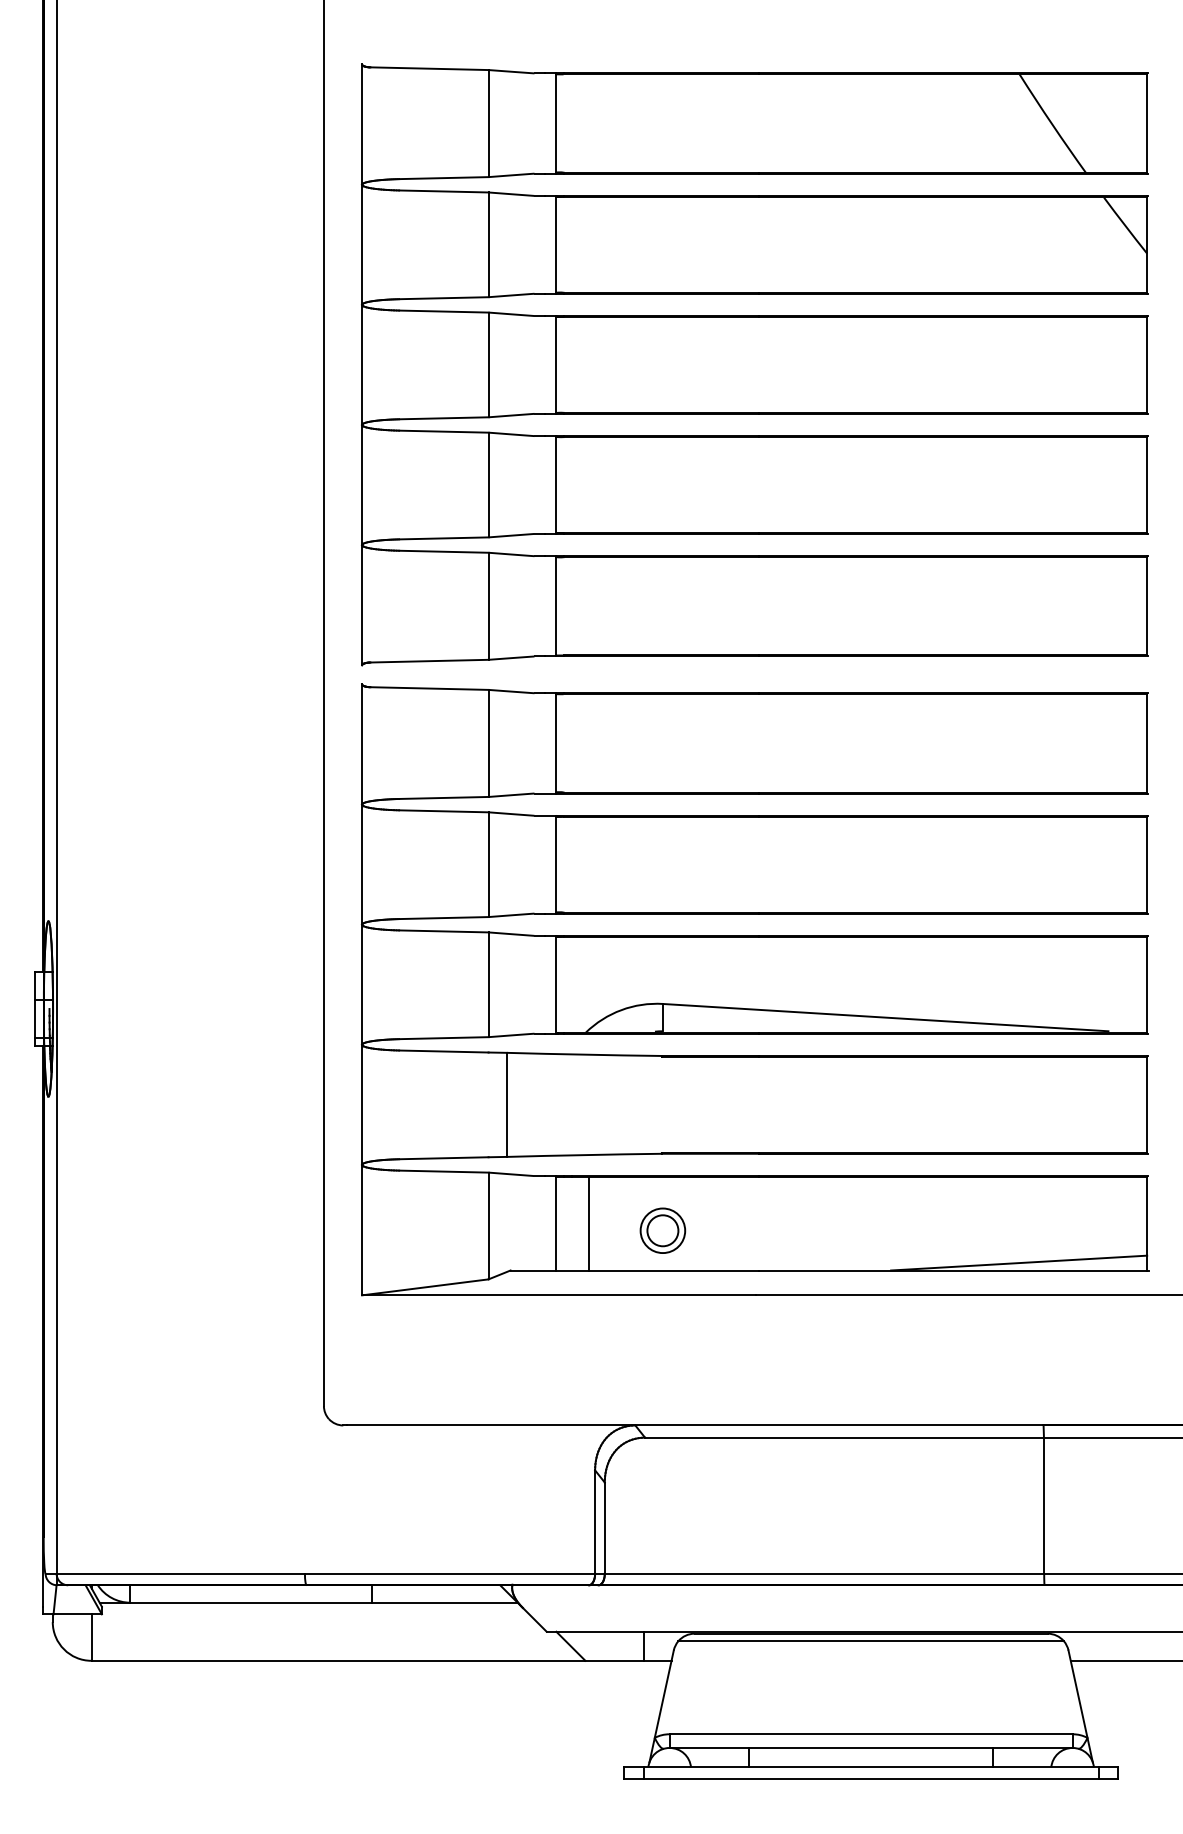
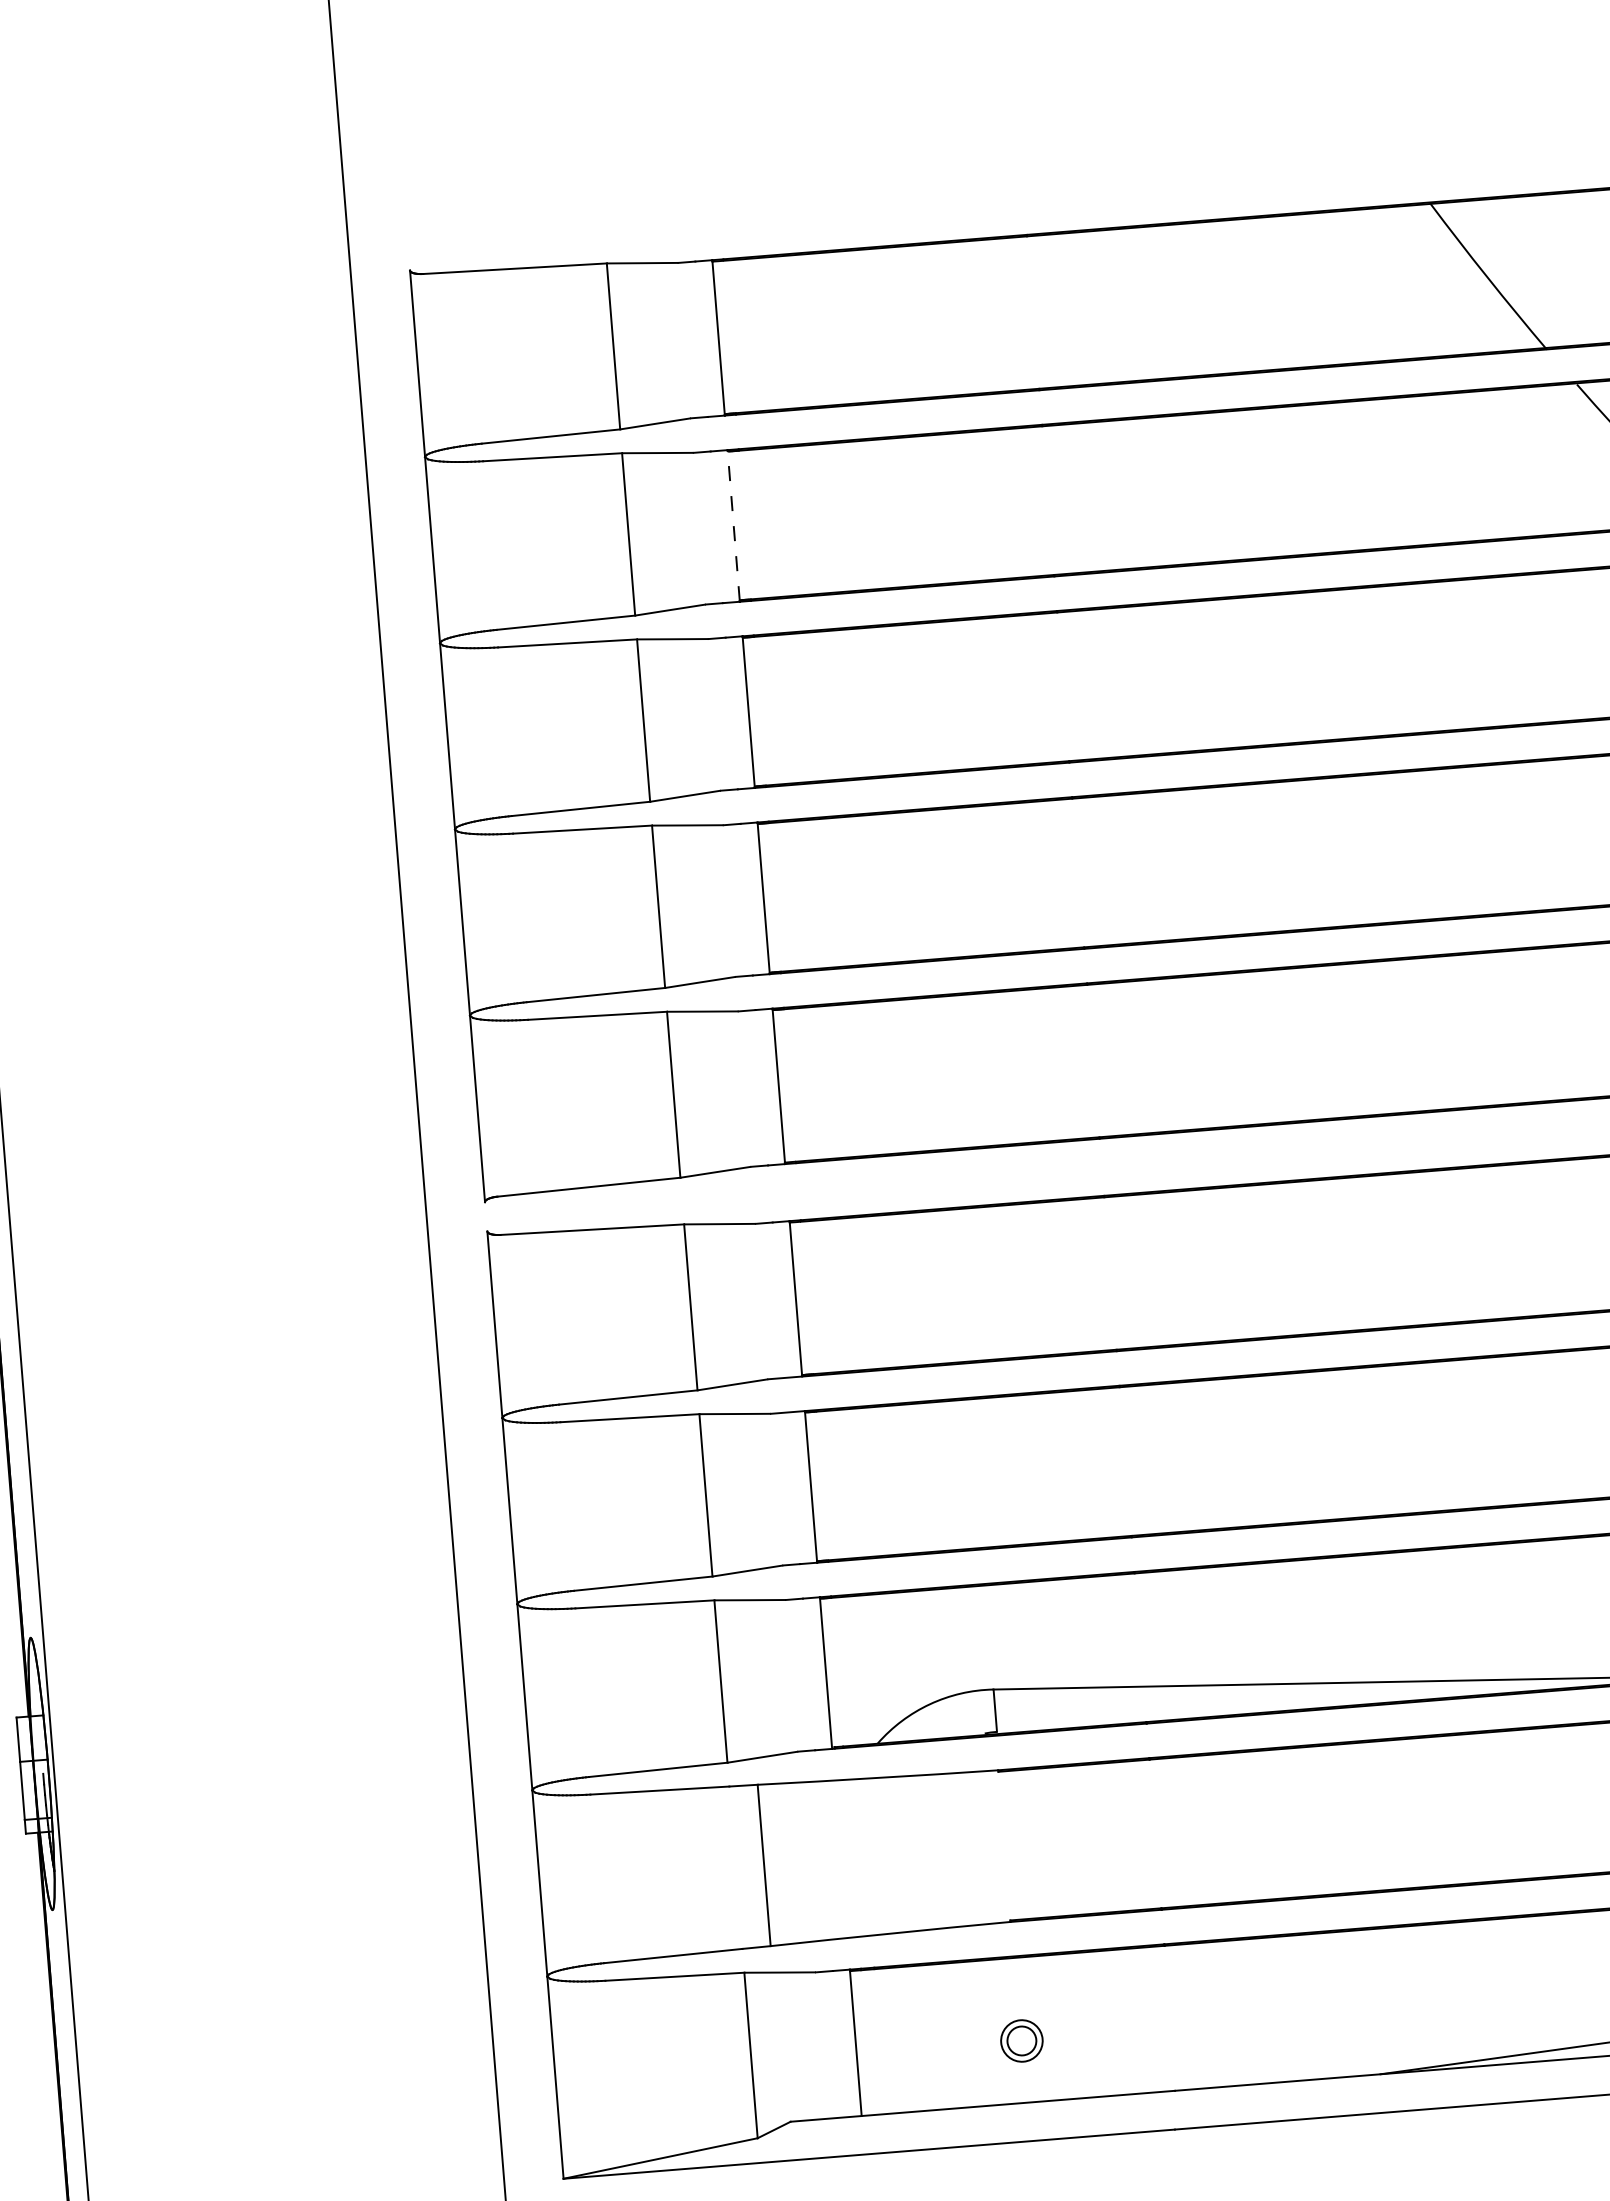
line: (556, 244) -> (733, 525), solid -> dashed
line: (589, 1223) -> (907, 2039), removed
part: (662, 1230) -> (1021, 2040), size x0.6

